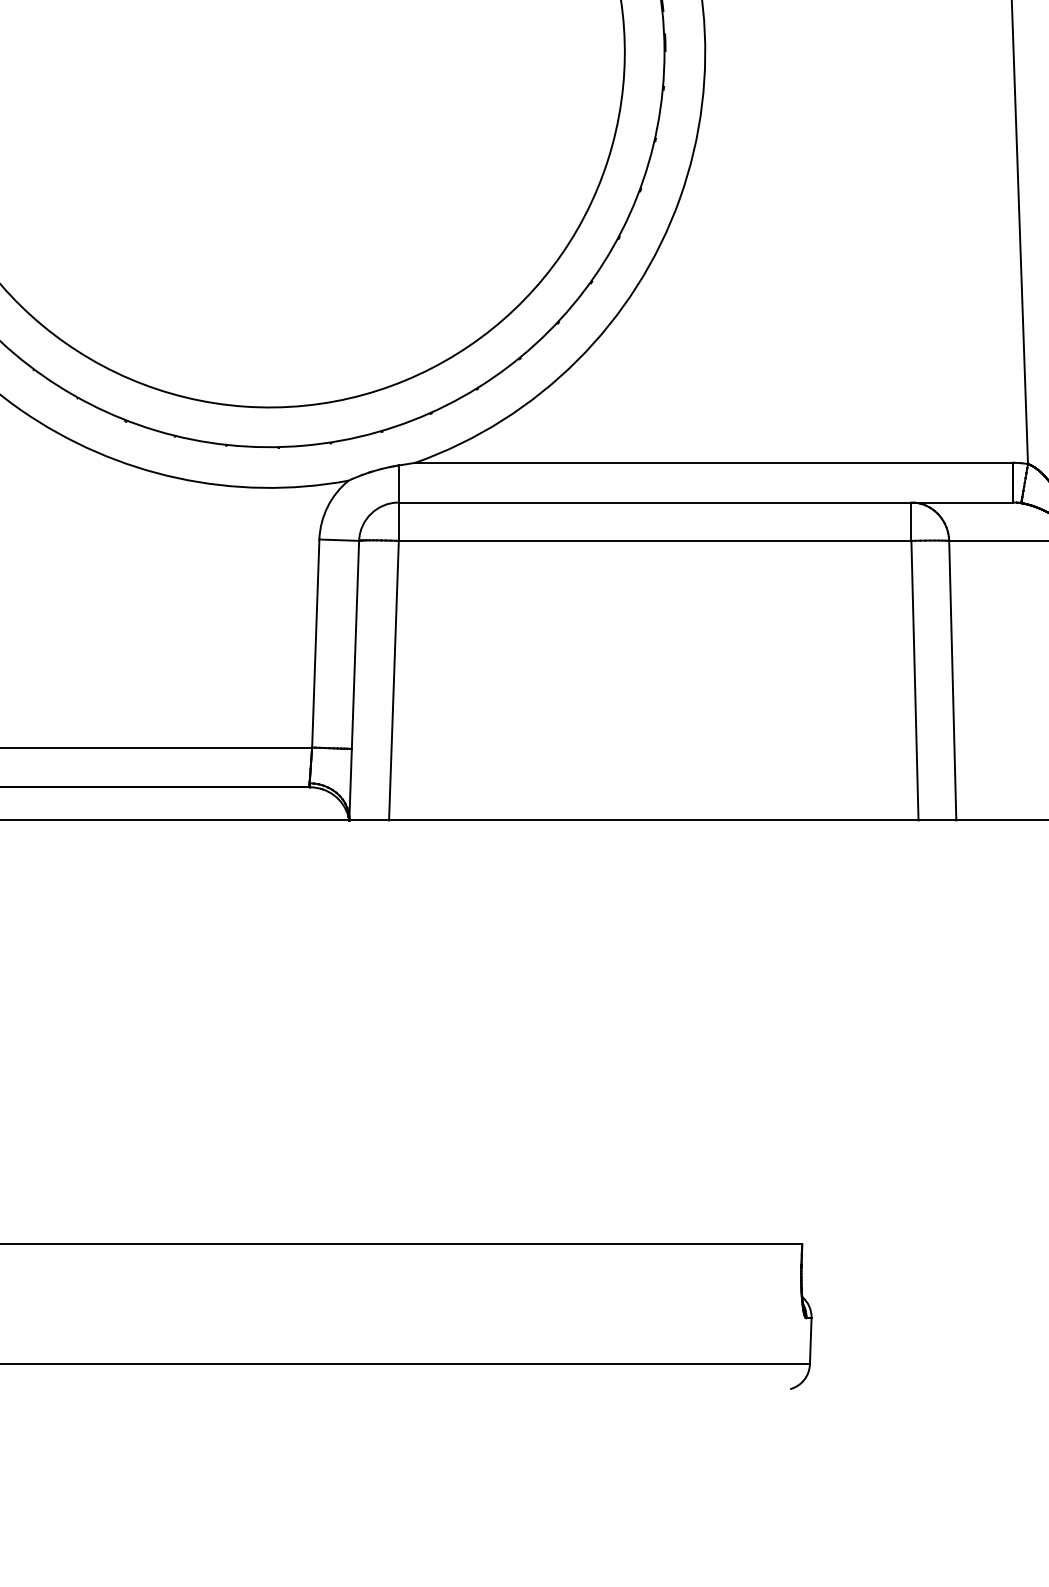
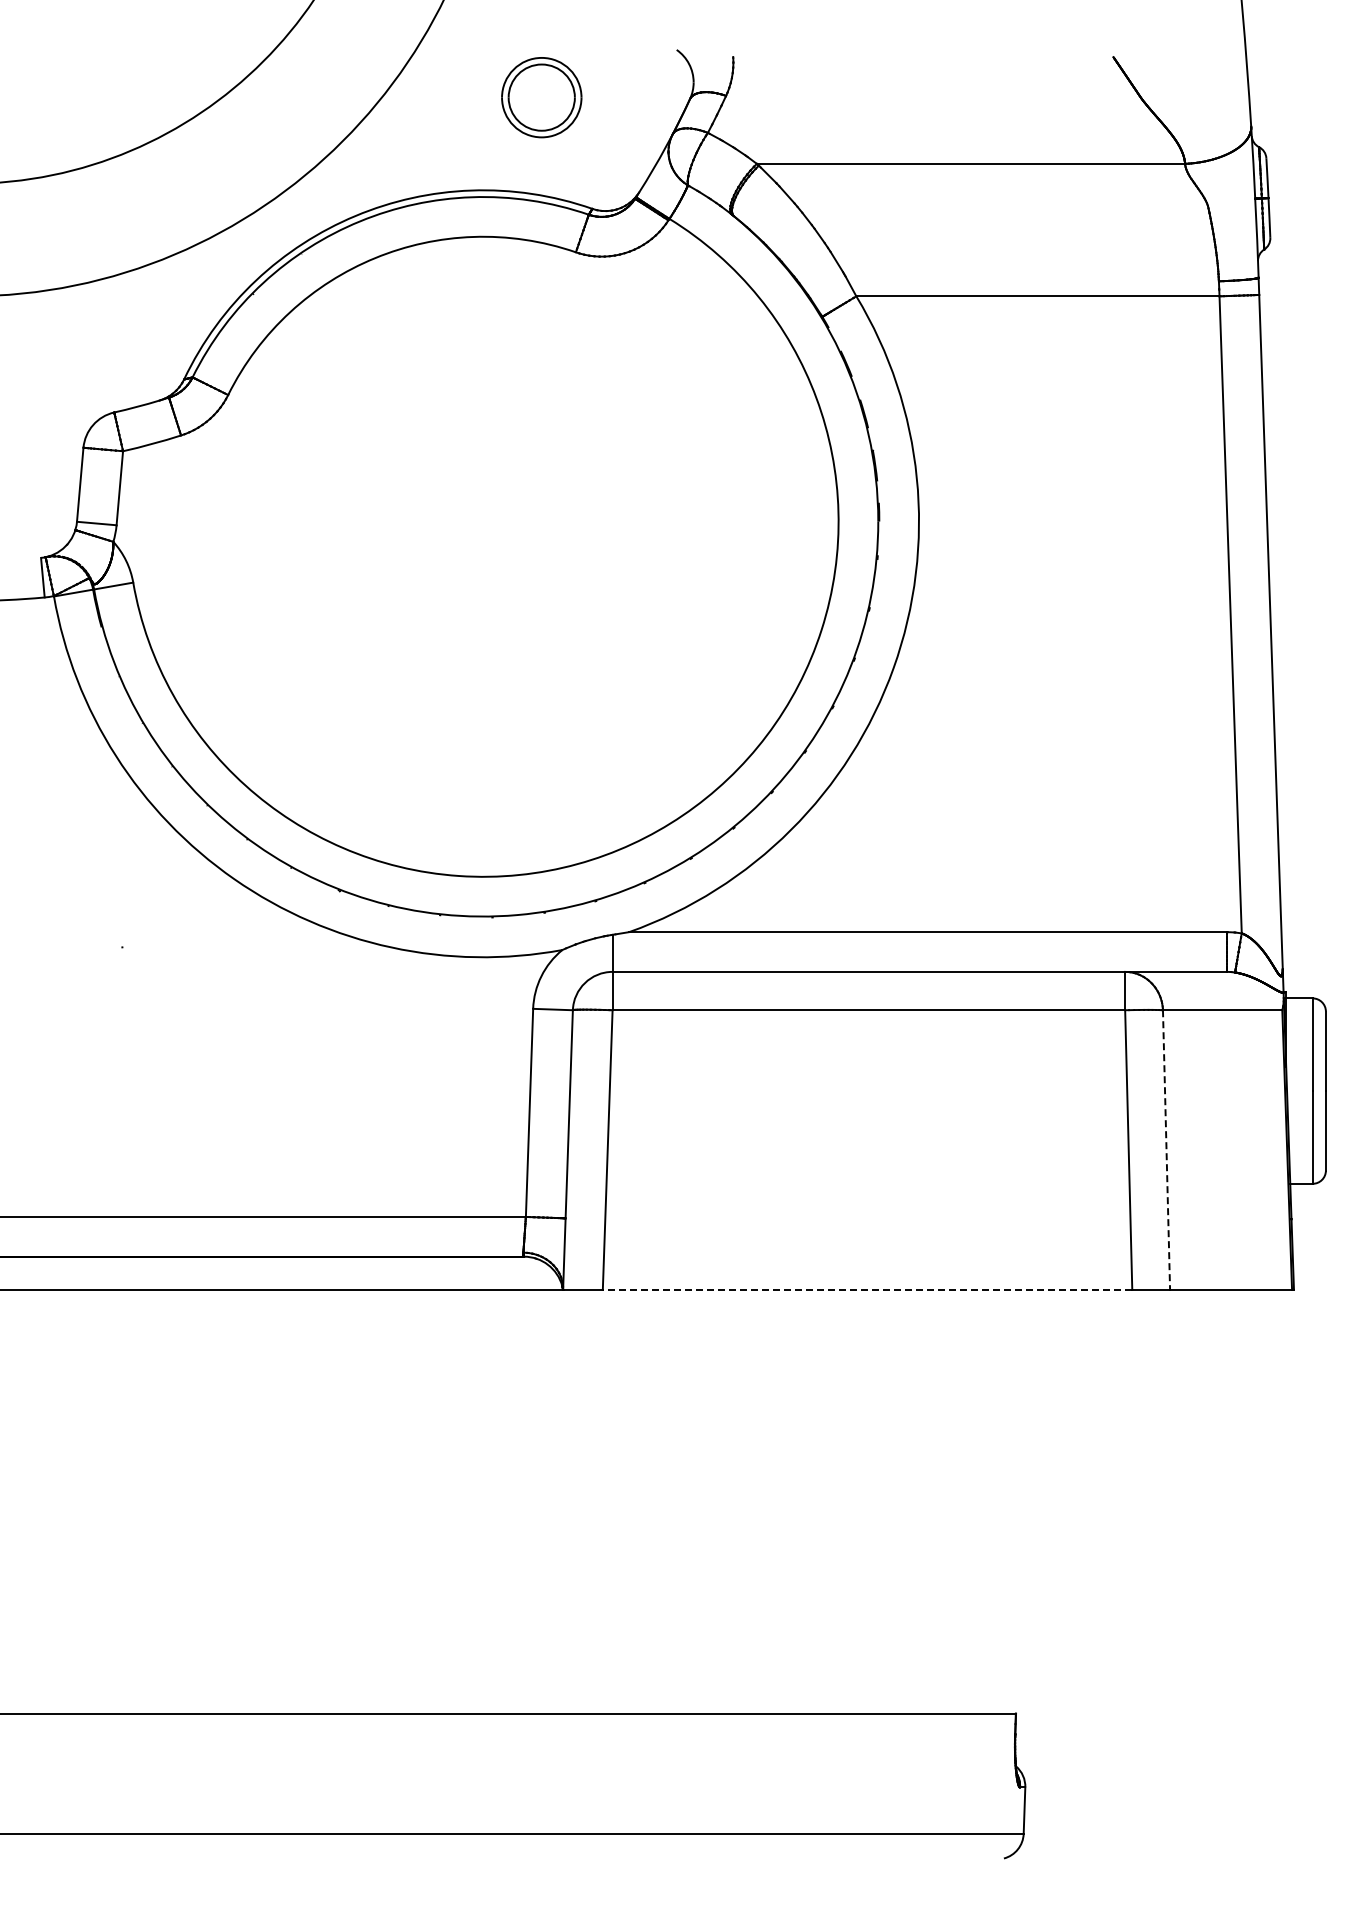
line: (952, 681) -> (1166, 1150), solid -> dashed
line: (653, 820) -> (867, 1289), solid -> dashed

